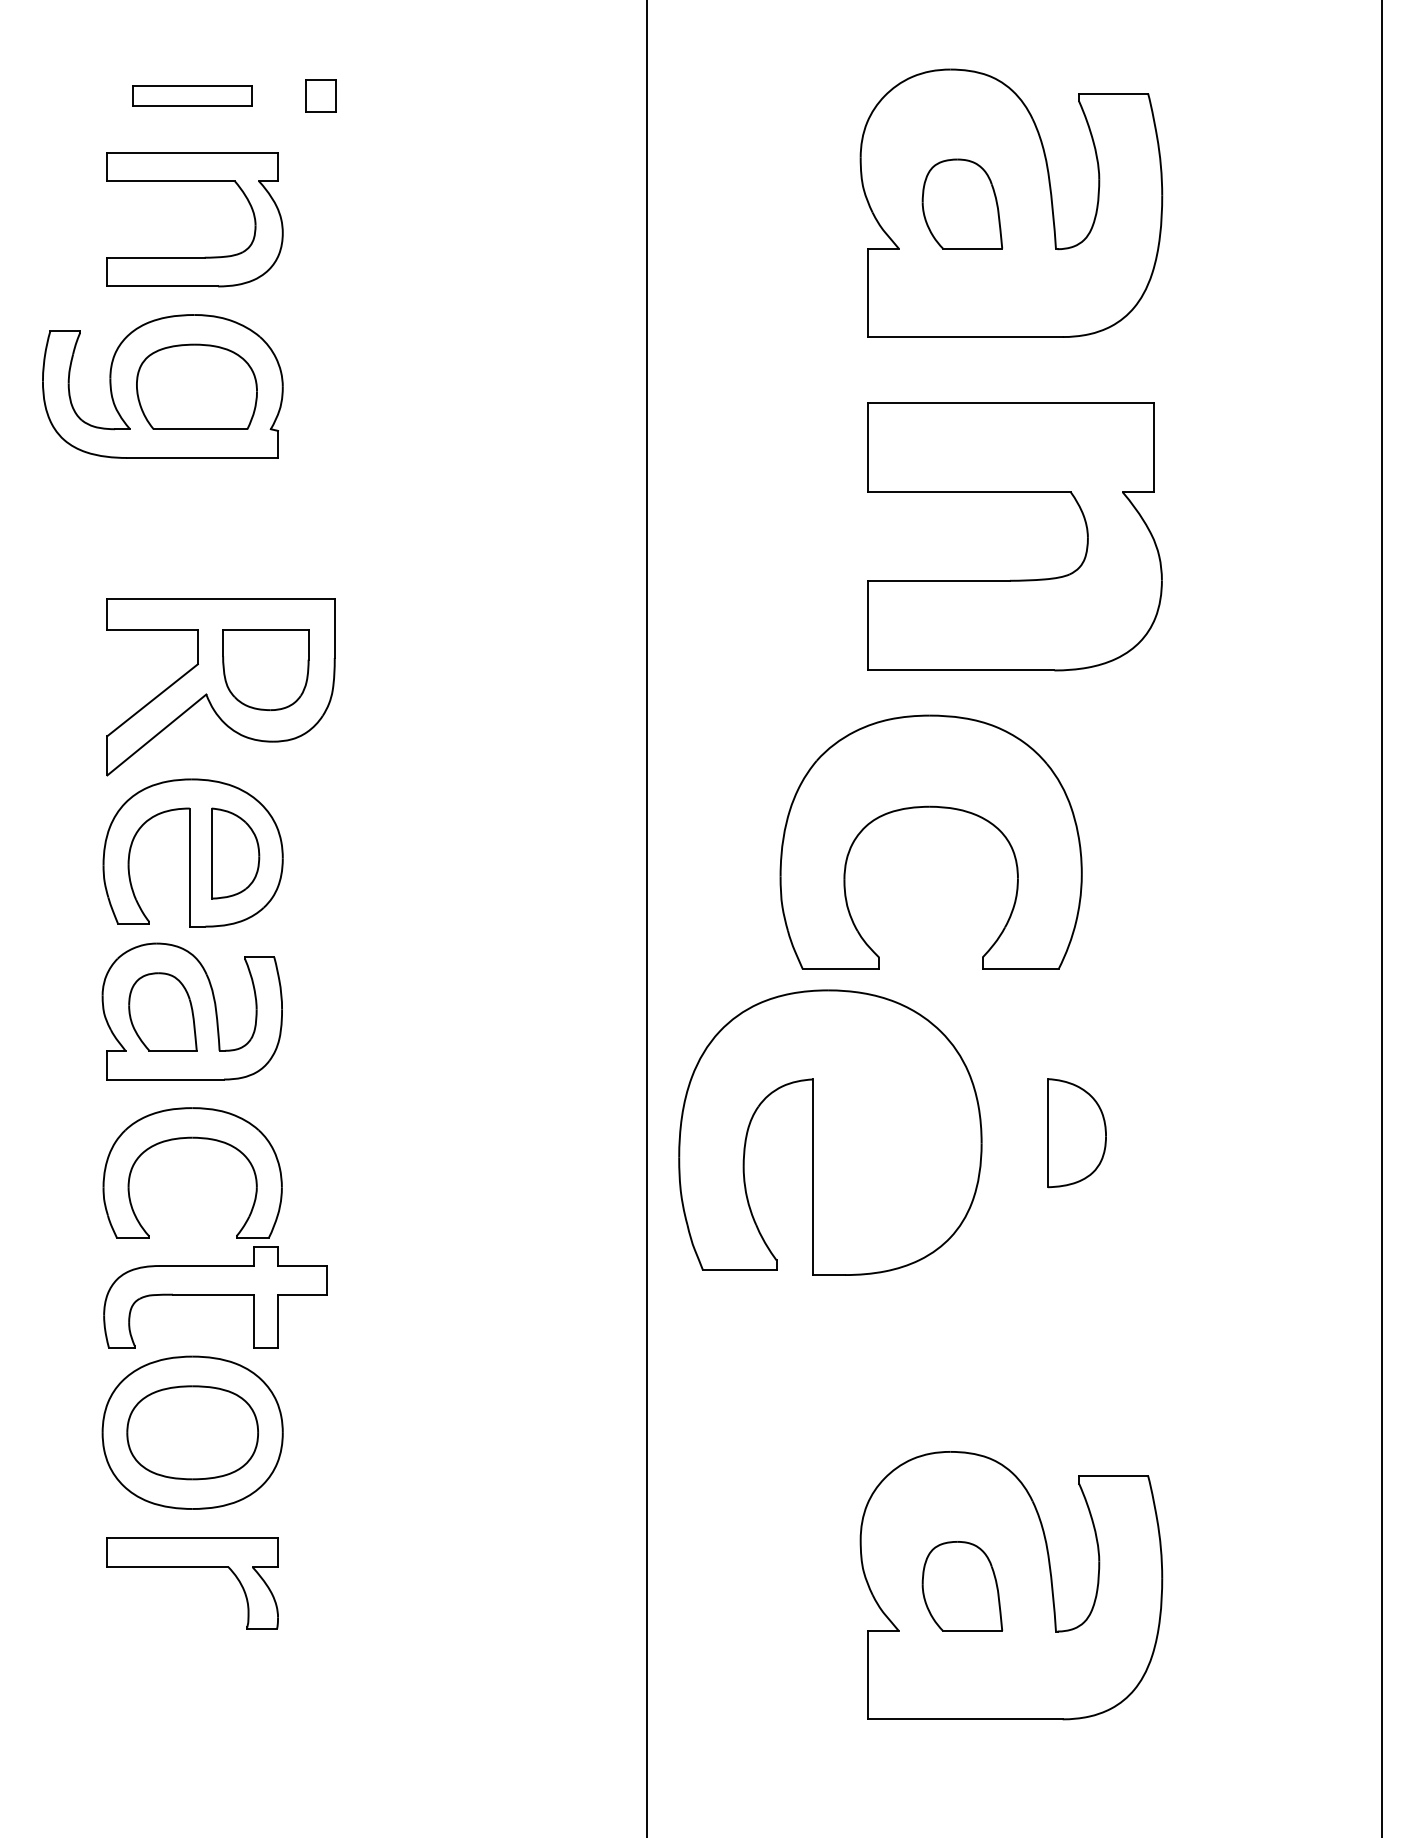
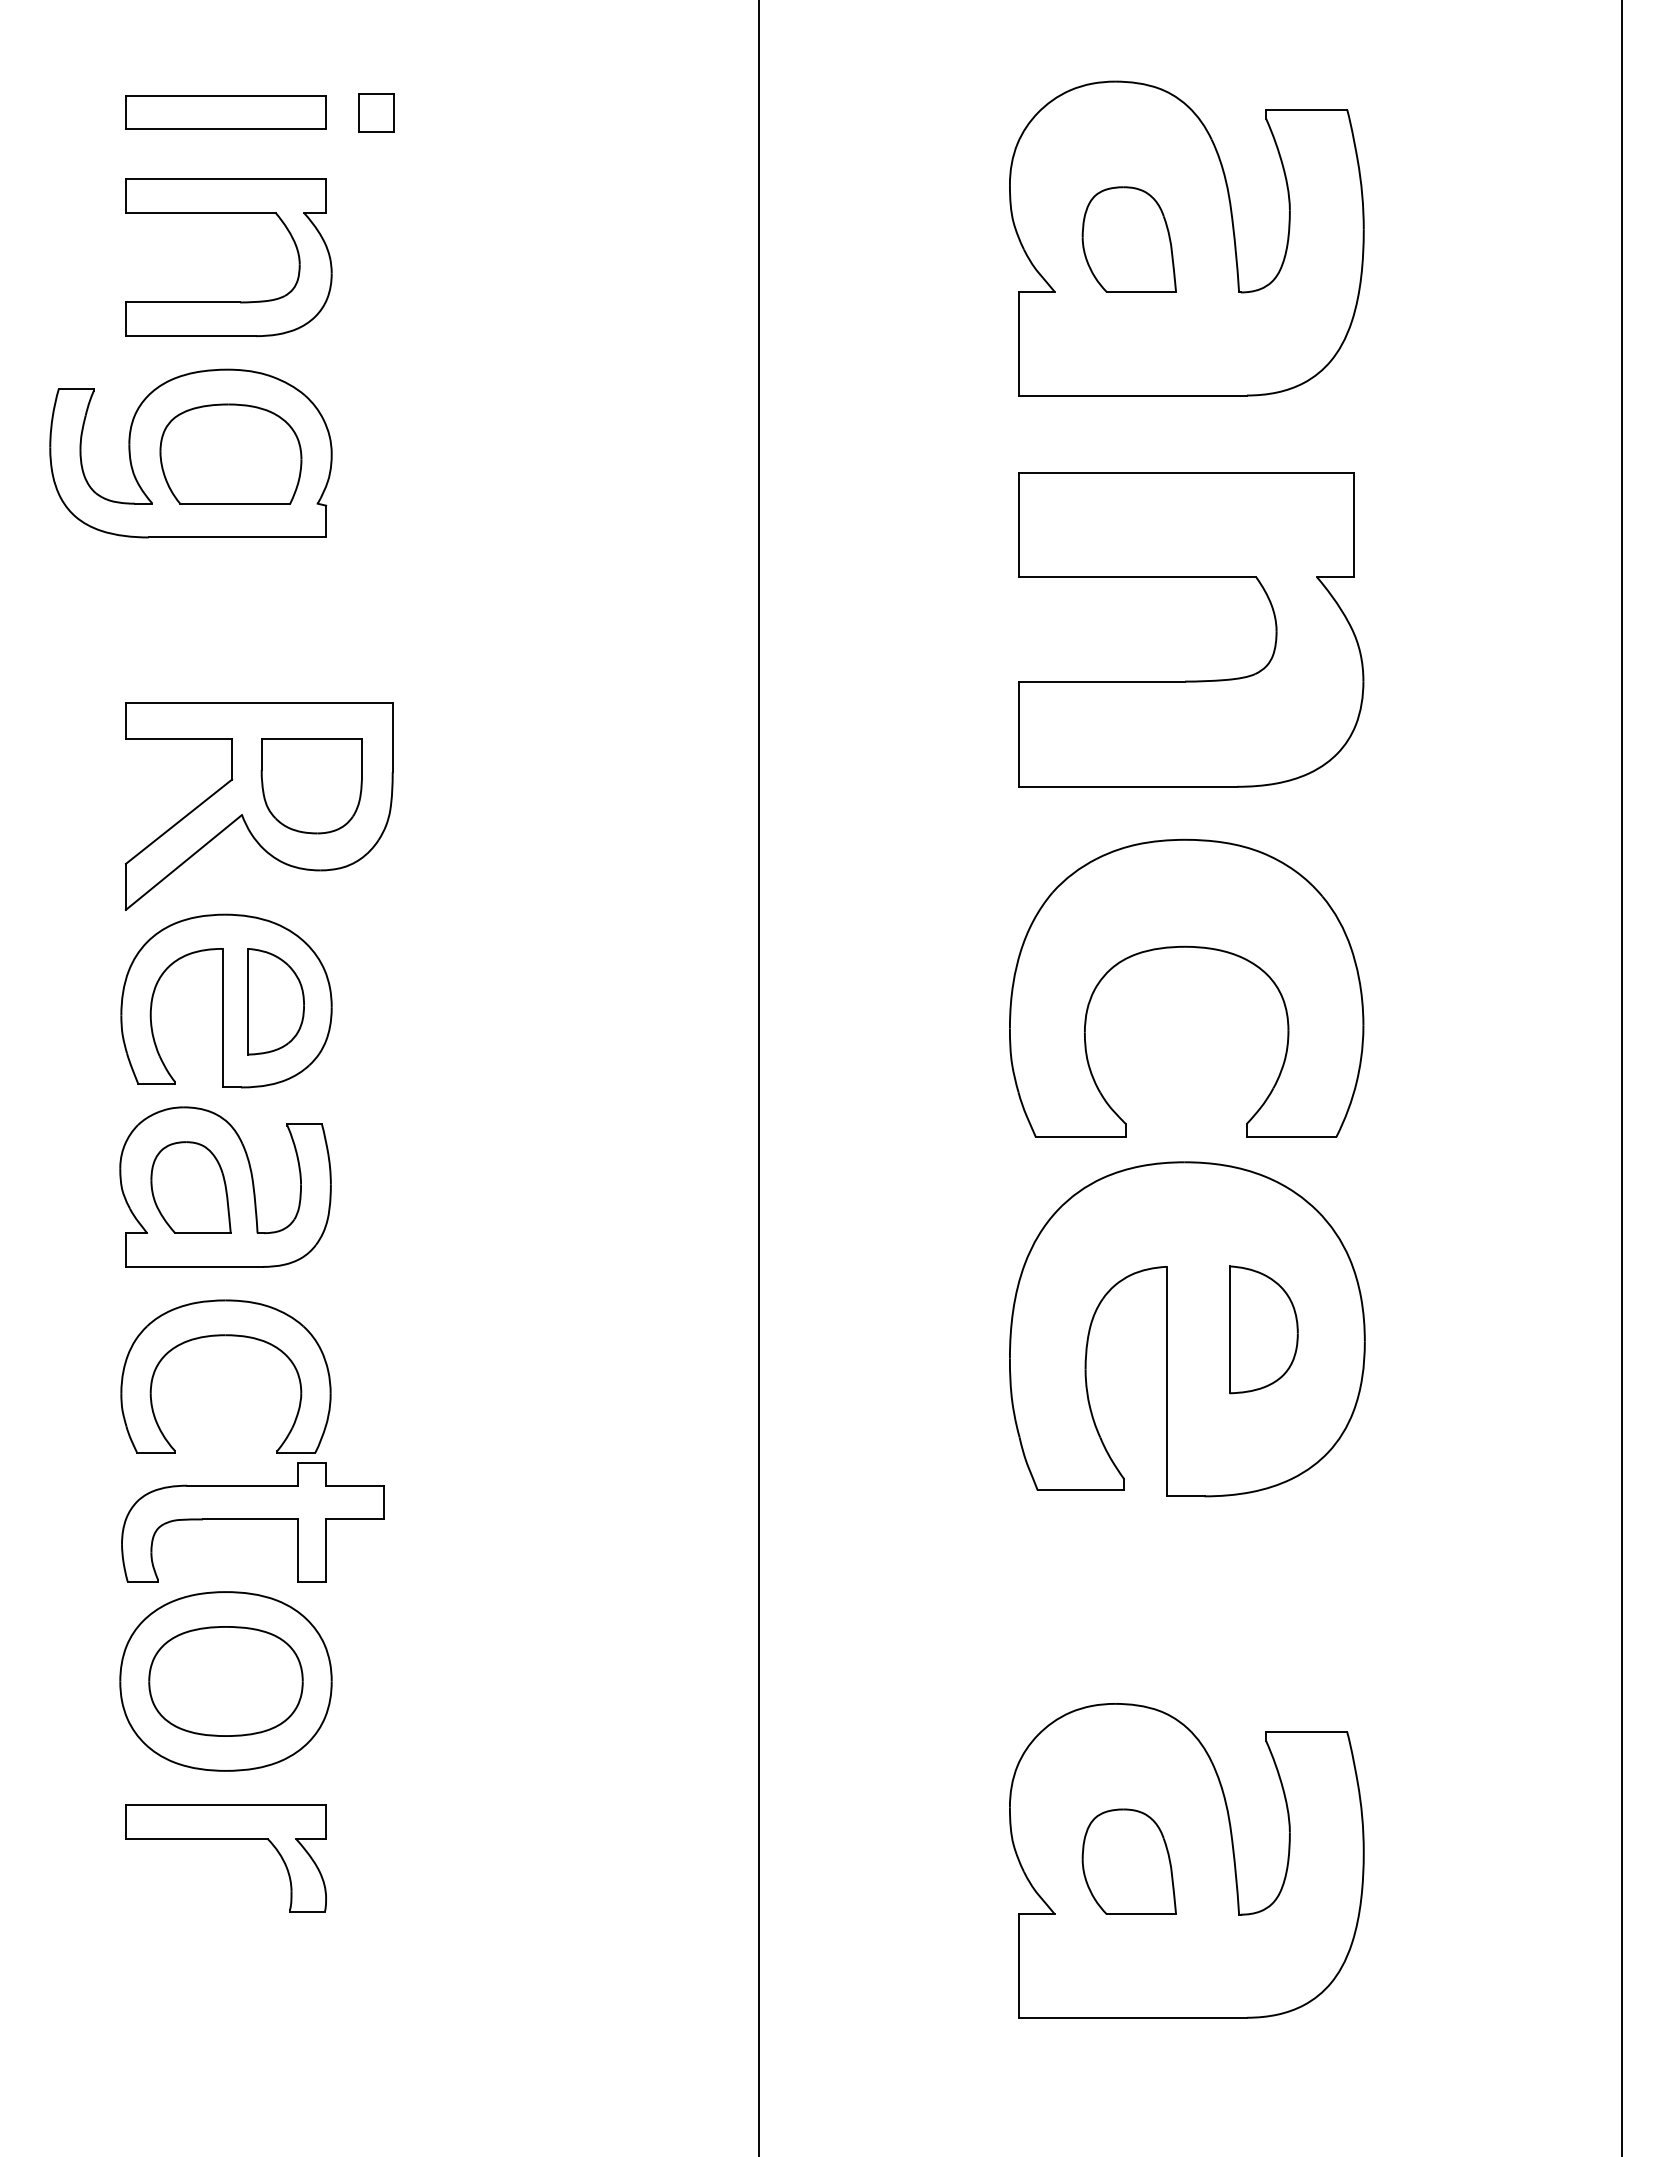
part: (192, 95) -> (225, 112), size x1.43
part: (931, 807) -> (1186, 947), moved
part: (830, 1132) -> (1187, 1329), moved

